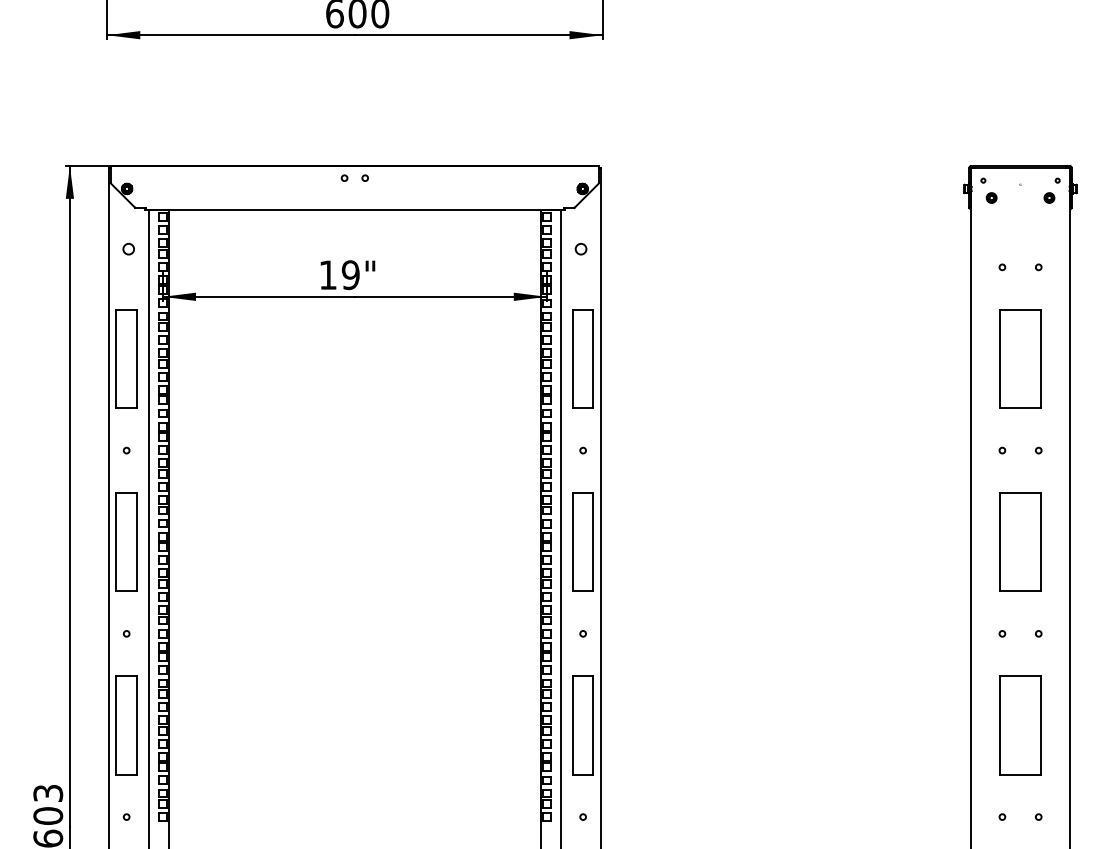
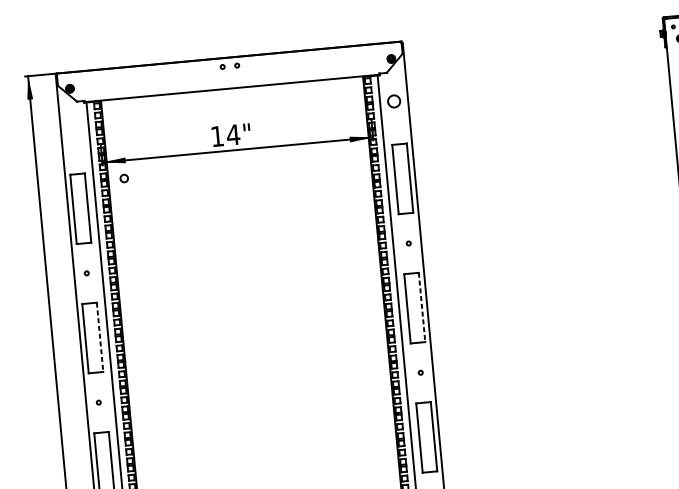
circle: (128, 249) -> (124, 178), moved
circle: (580, 249) -> (393, 101), size x1.6
text: (350, 275) -> (233, 135), 19" -> 14"
line: (137, 542) -> (100, 337), solid -> dashed
line: (593, 542) -> (422, 307), solid -> dashed

